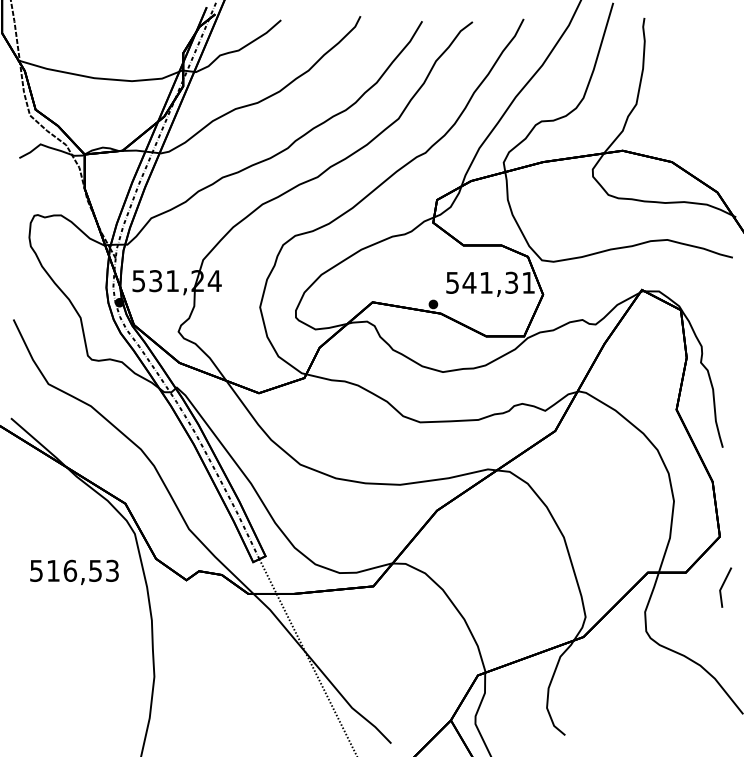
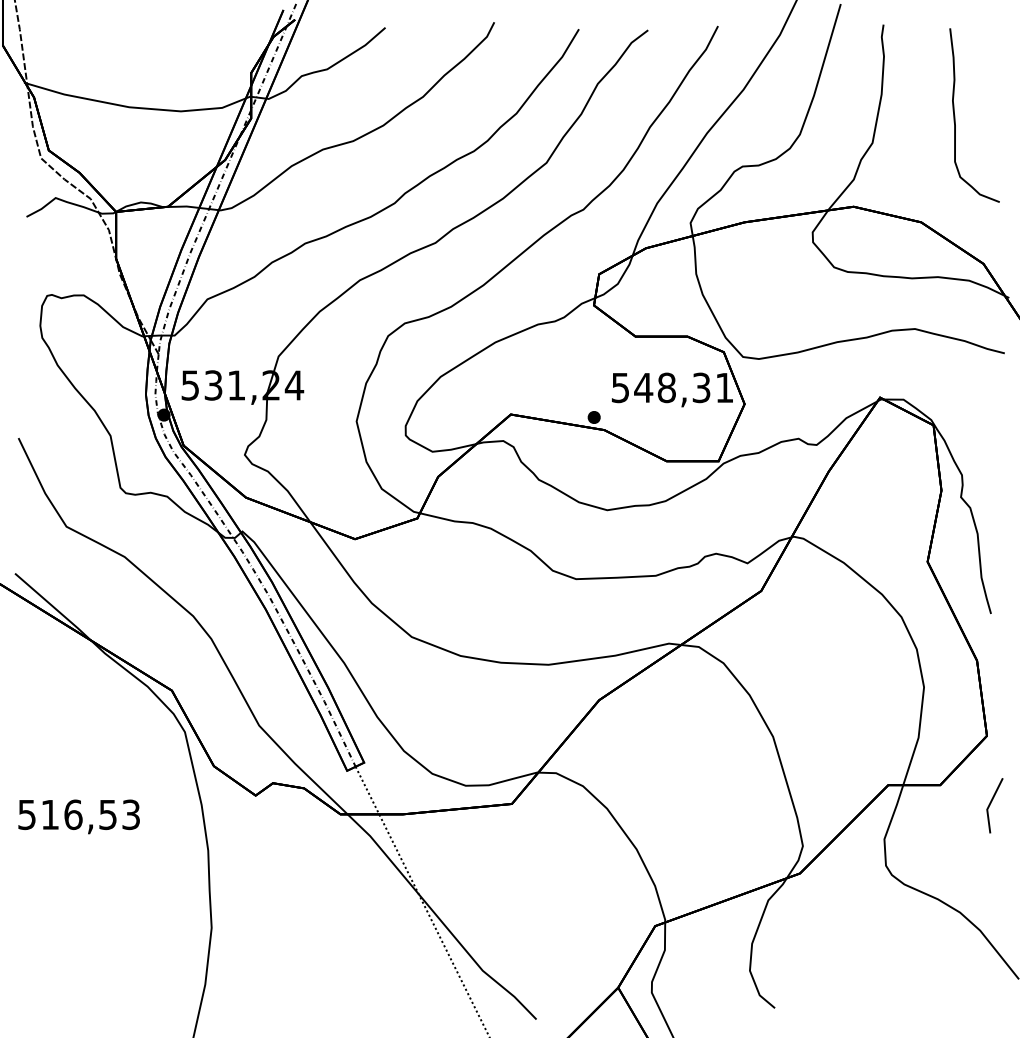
curve: (696, 84) -> (955, 115), added
text: (486, 282) -> (666, 387), 541,31 -> 548,31
text: (74, 572) -> (78, 816), moved

